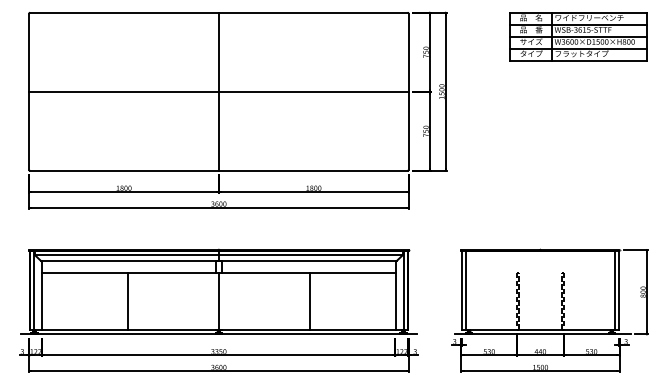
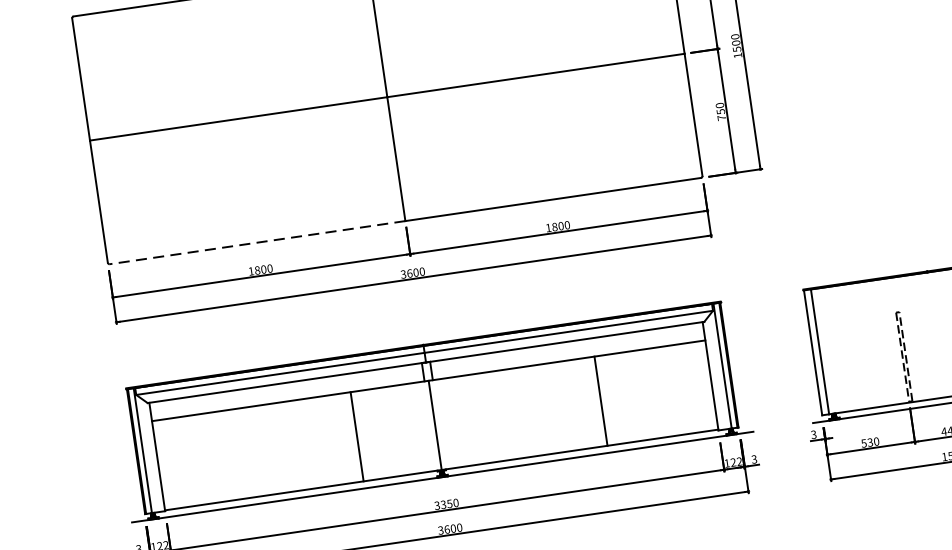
line: (124, 170) -> (257, 242), solid -> dashed
line: (128, 300) -> (357, 435), moved
line: (309, 300) -> (600, 399), moved

